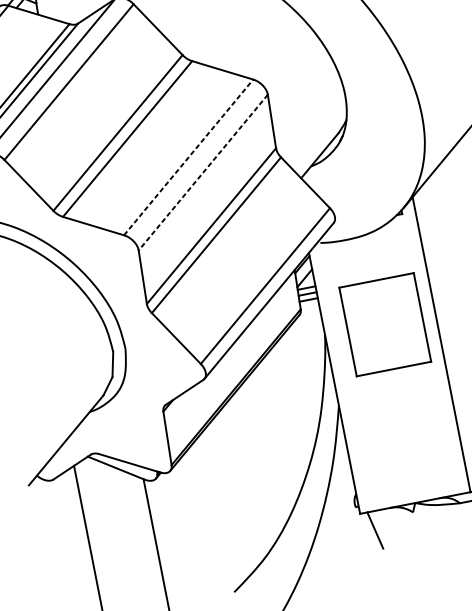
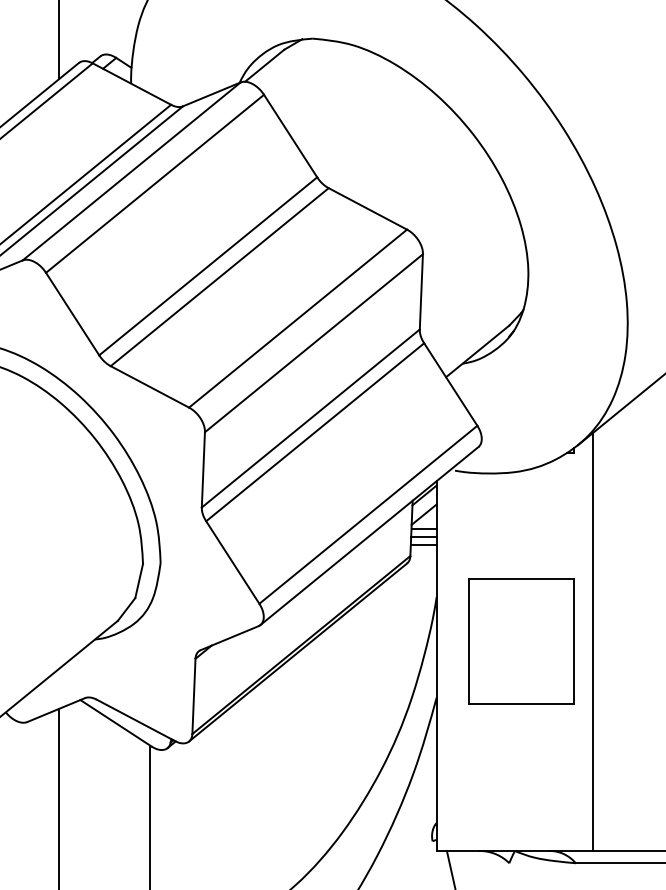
line: (188, 157) -> (298, 318), dashed -> solid
line: (202, 172) -> (313, 343), dashed -> solid
part: (385, 324) -> (521, 641), moved

